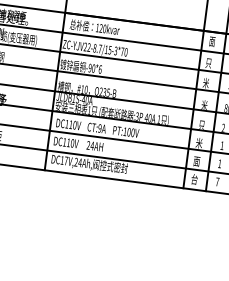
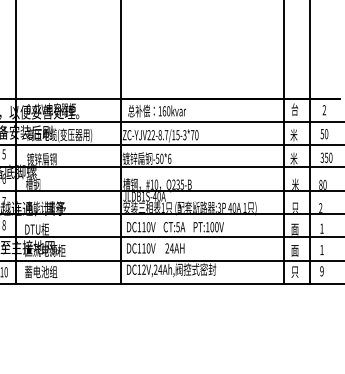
text: (101, 28) -> (164, 111), 120kvar -> 160kvar
text: (212, 41) -> (294, 109), 面 -> 台
text: (208, 63) -> (293, 135), 只 -> 米
text: (90, 67) -> (157, 158), -90*6 -> -50*6
text: (99, 128) -> (177, 227), CT:9A -> CT:5A
text: (198, 143) -> (294, 229), 米 -> 面
text: (65, 160) -> (143, 269), DC17V,24Ah, -> DC12V,24Ah,
text: (194, 179) -> (294, 271), 台 -> 只
text: (217, 182) -> (321, 271), 7 -> 9

